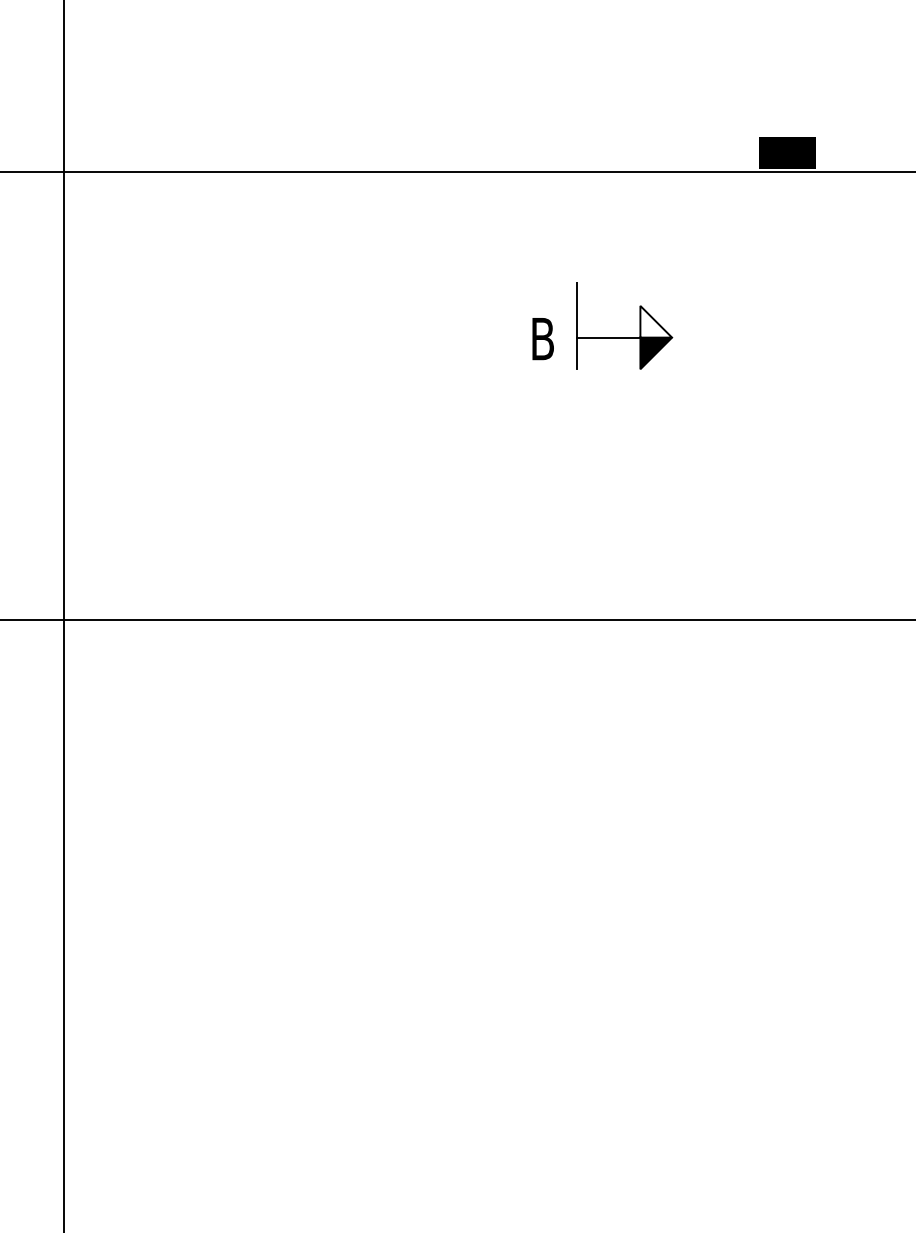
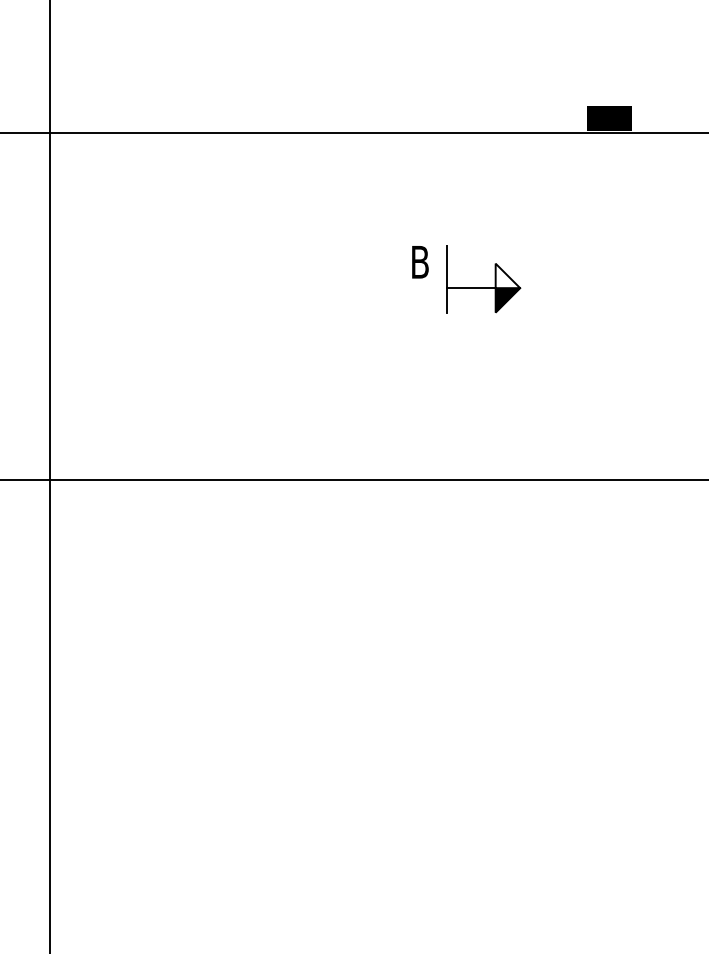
part: (624, 336) -> (483, 287), moved

